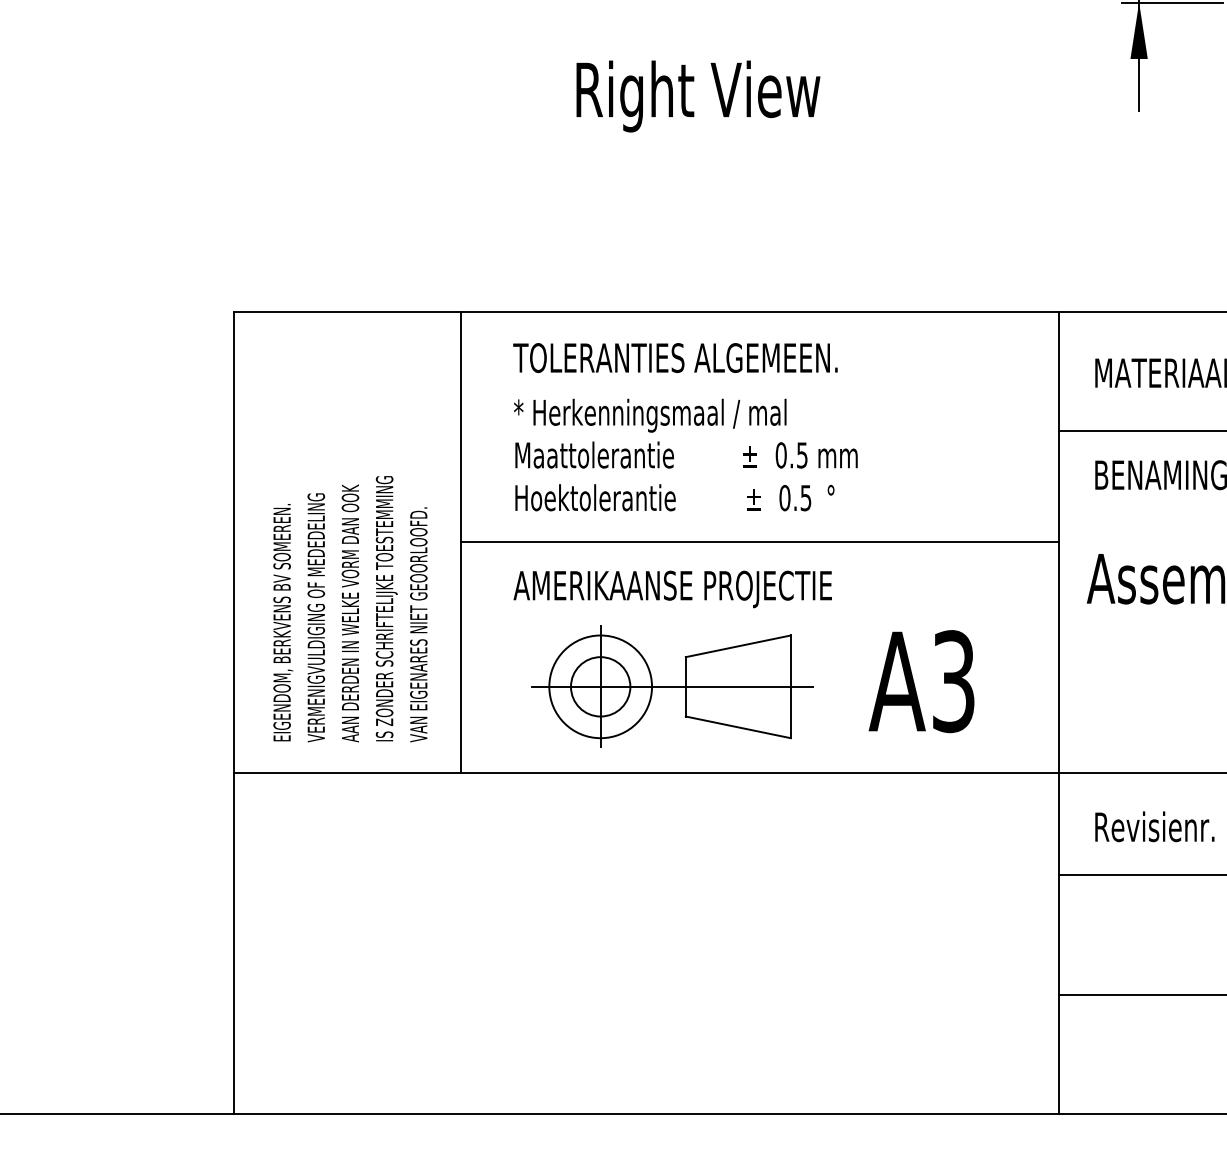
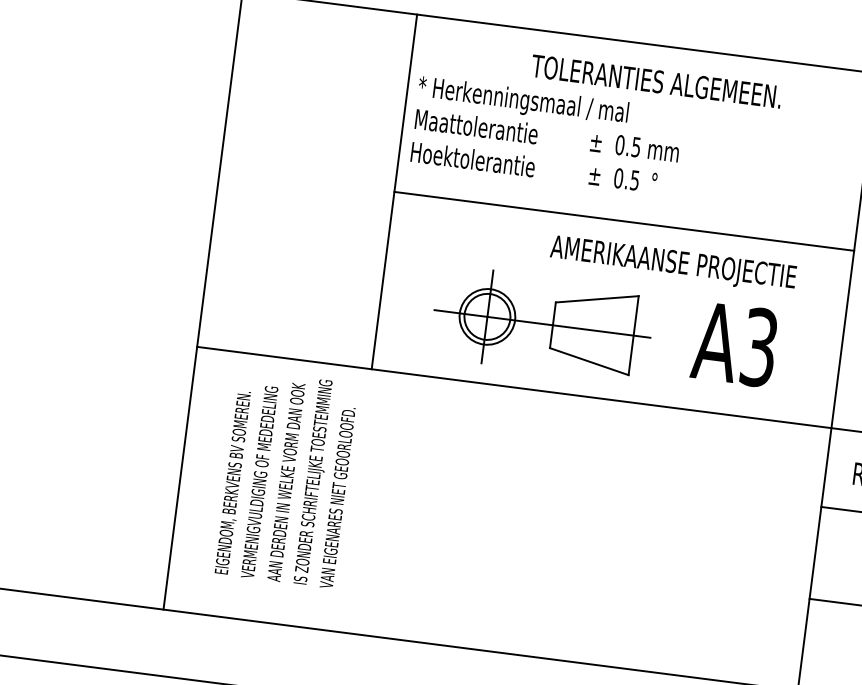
text: (675, 358) -> (656, 81), moved
text: (685, 454) -> (546, 135), moved
text: (672, 589) -> (672, 264), moved
text: (350, 609) -> (286, 479), moved
circle: (600, 686) -> (487, 316), size x0.7

